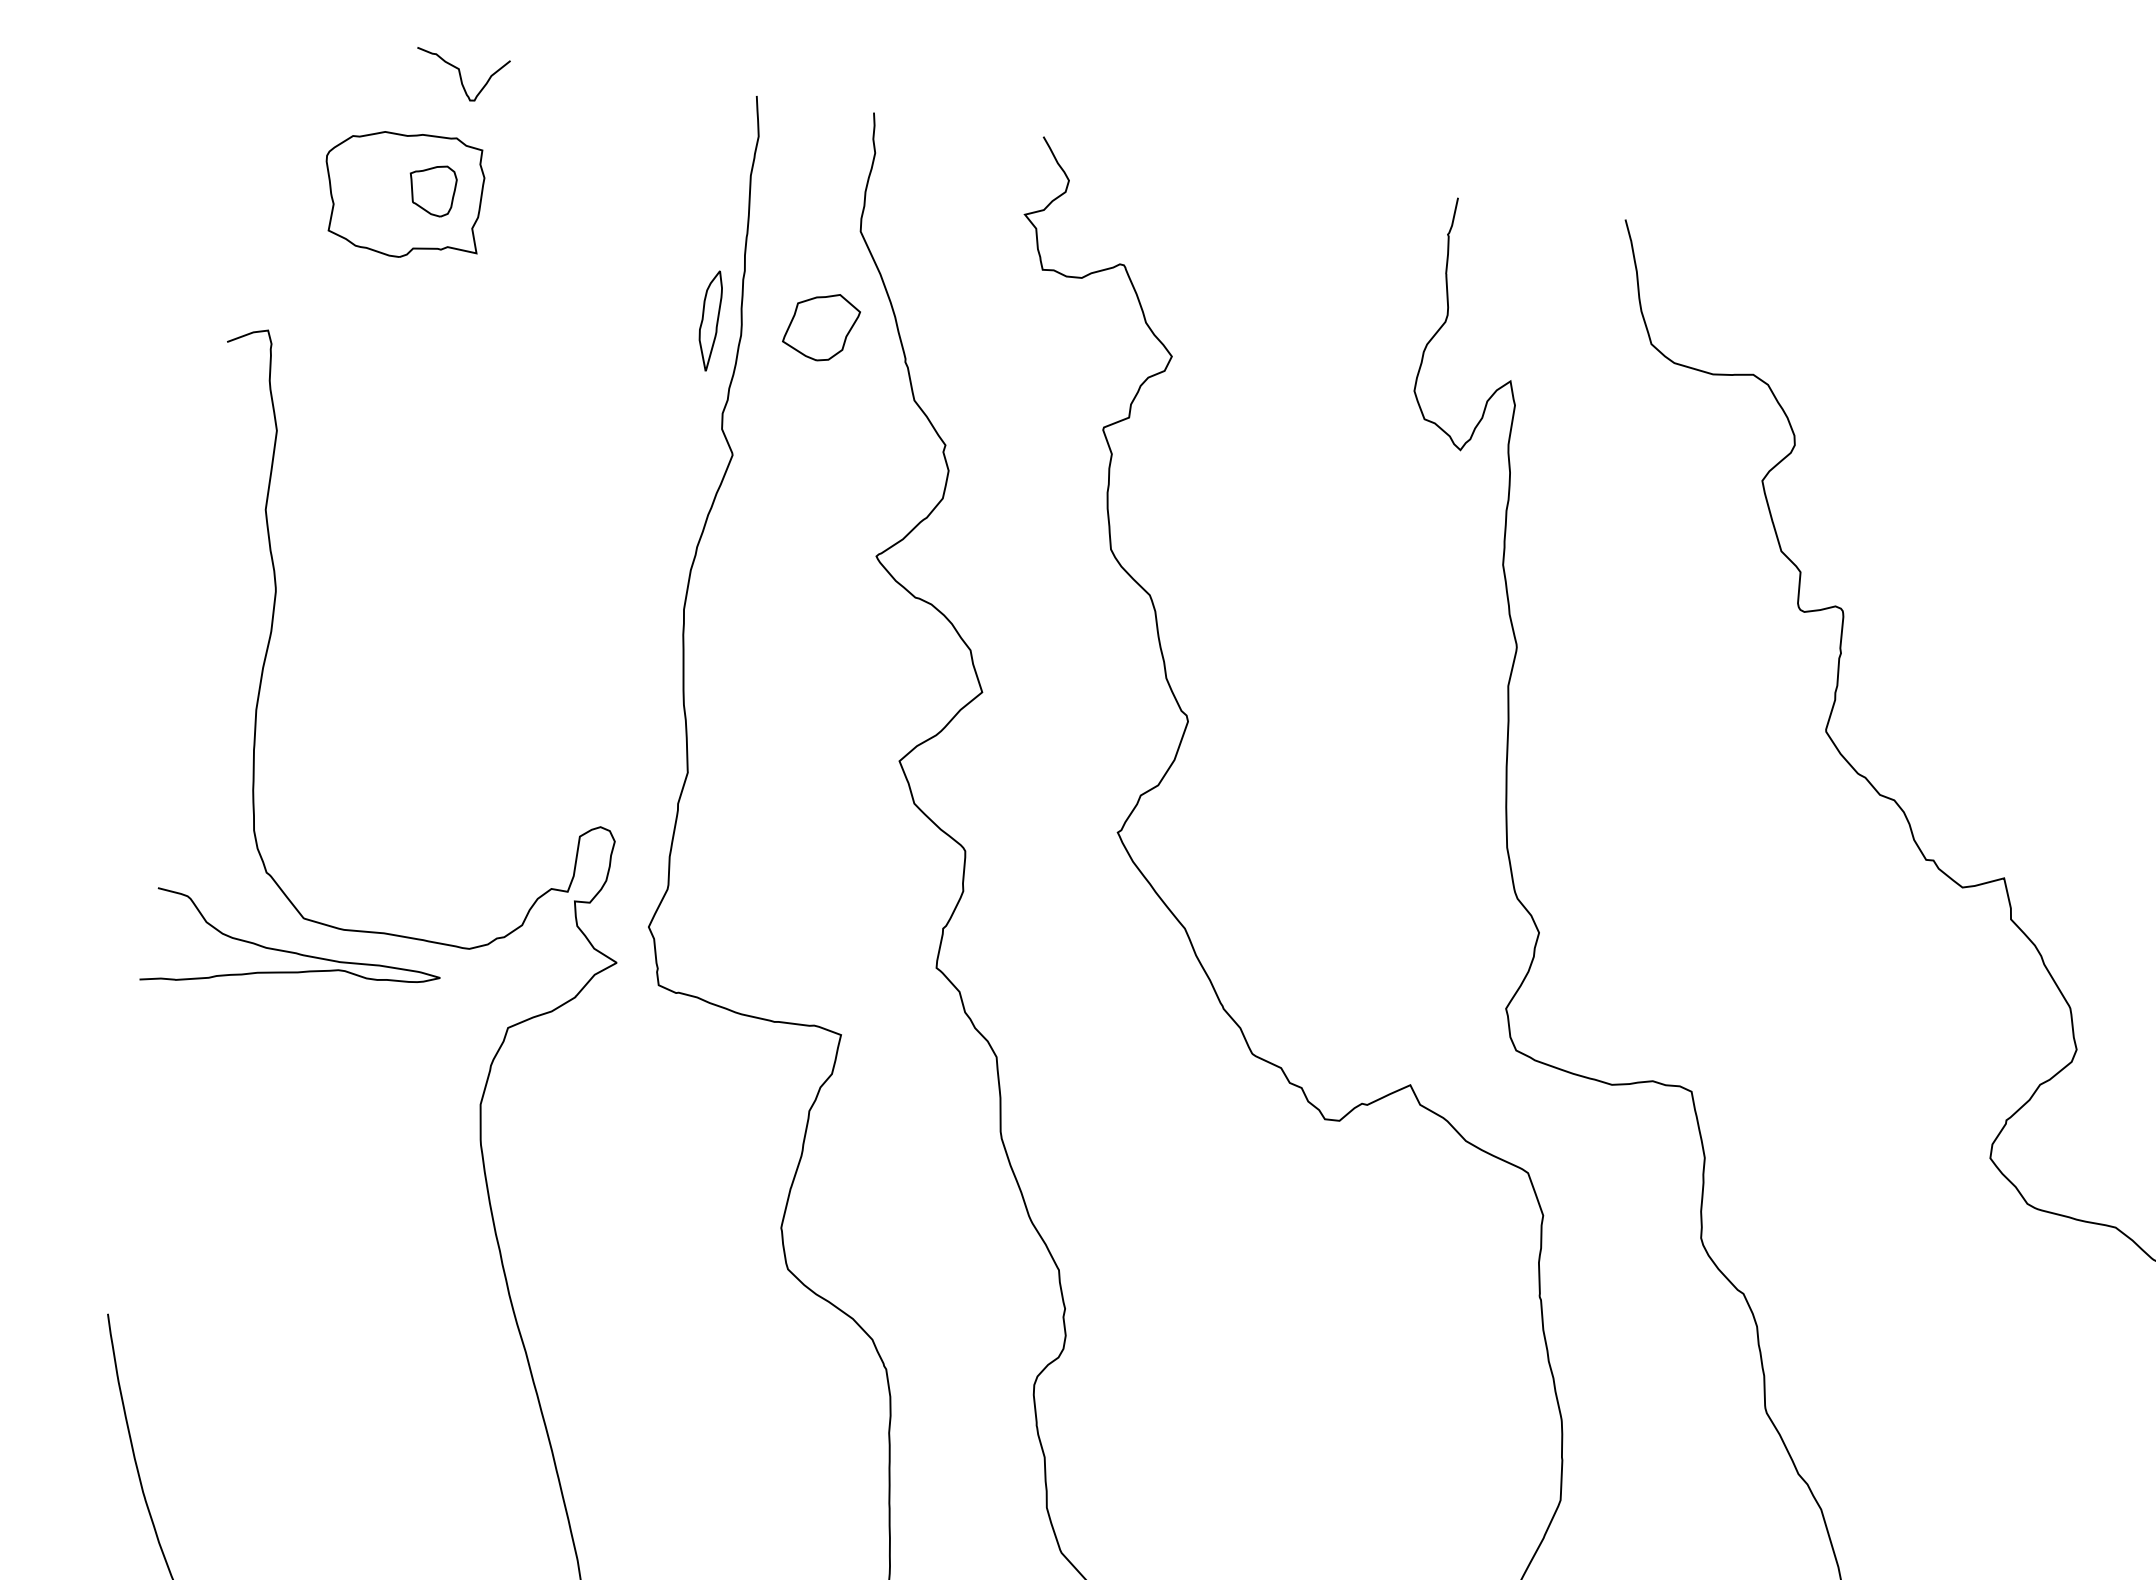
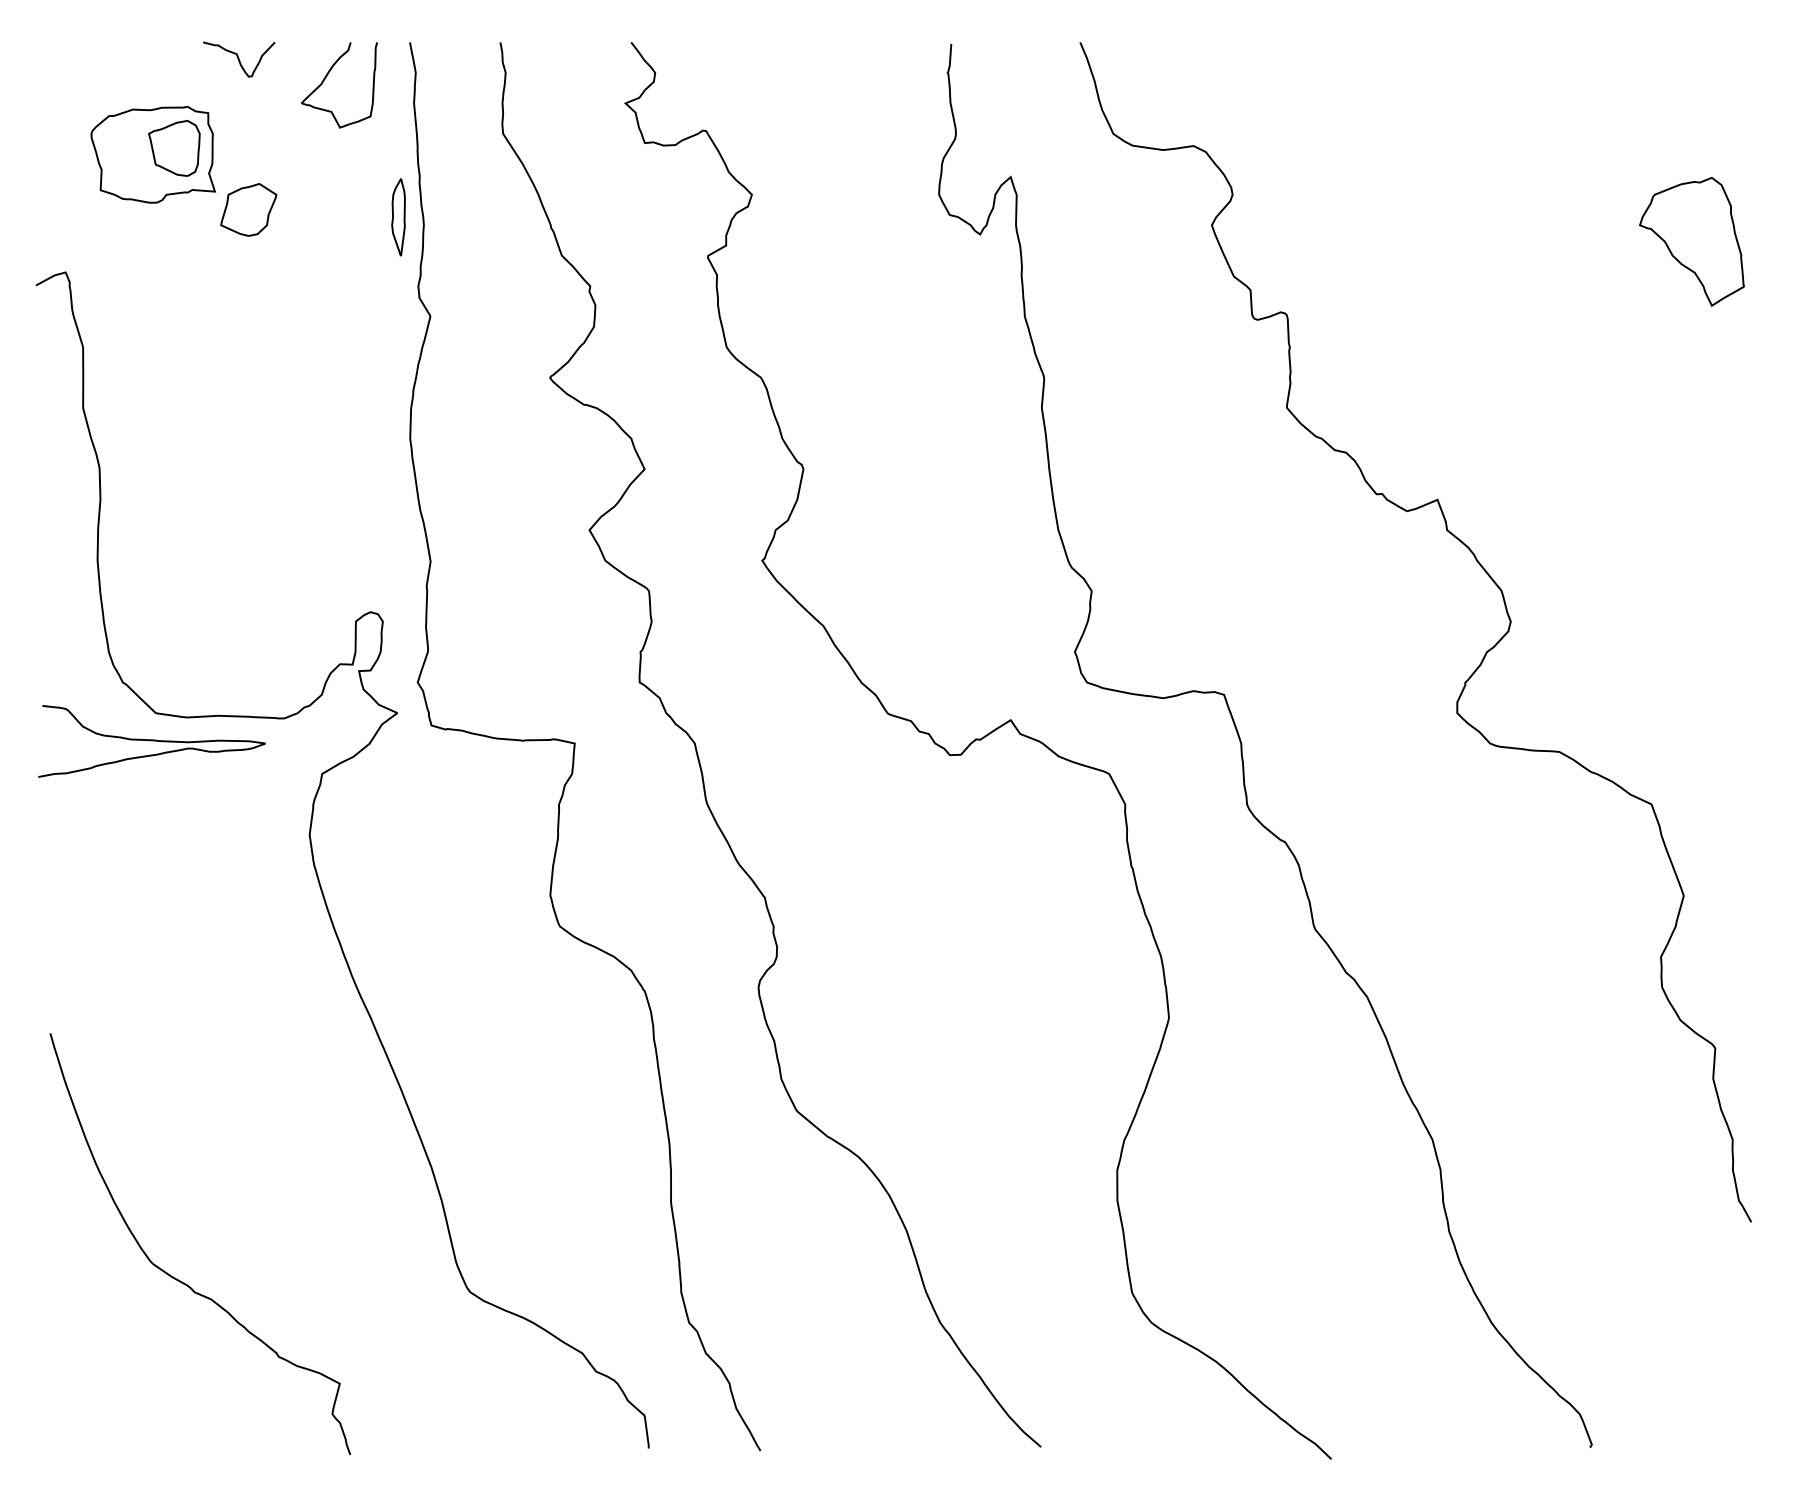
curve: (461, 76) -> (239, 59), moved
curve: (643, 124) -> (327, 76), added
part: (432, 190) -> (174, 148), size x1.43
part: (821, 326) -> (248, 209), moved

